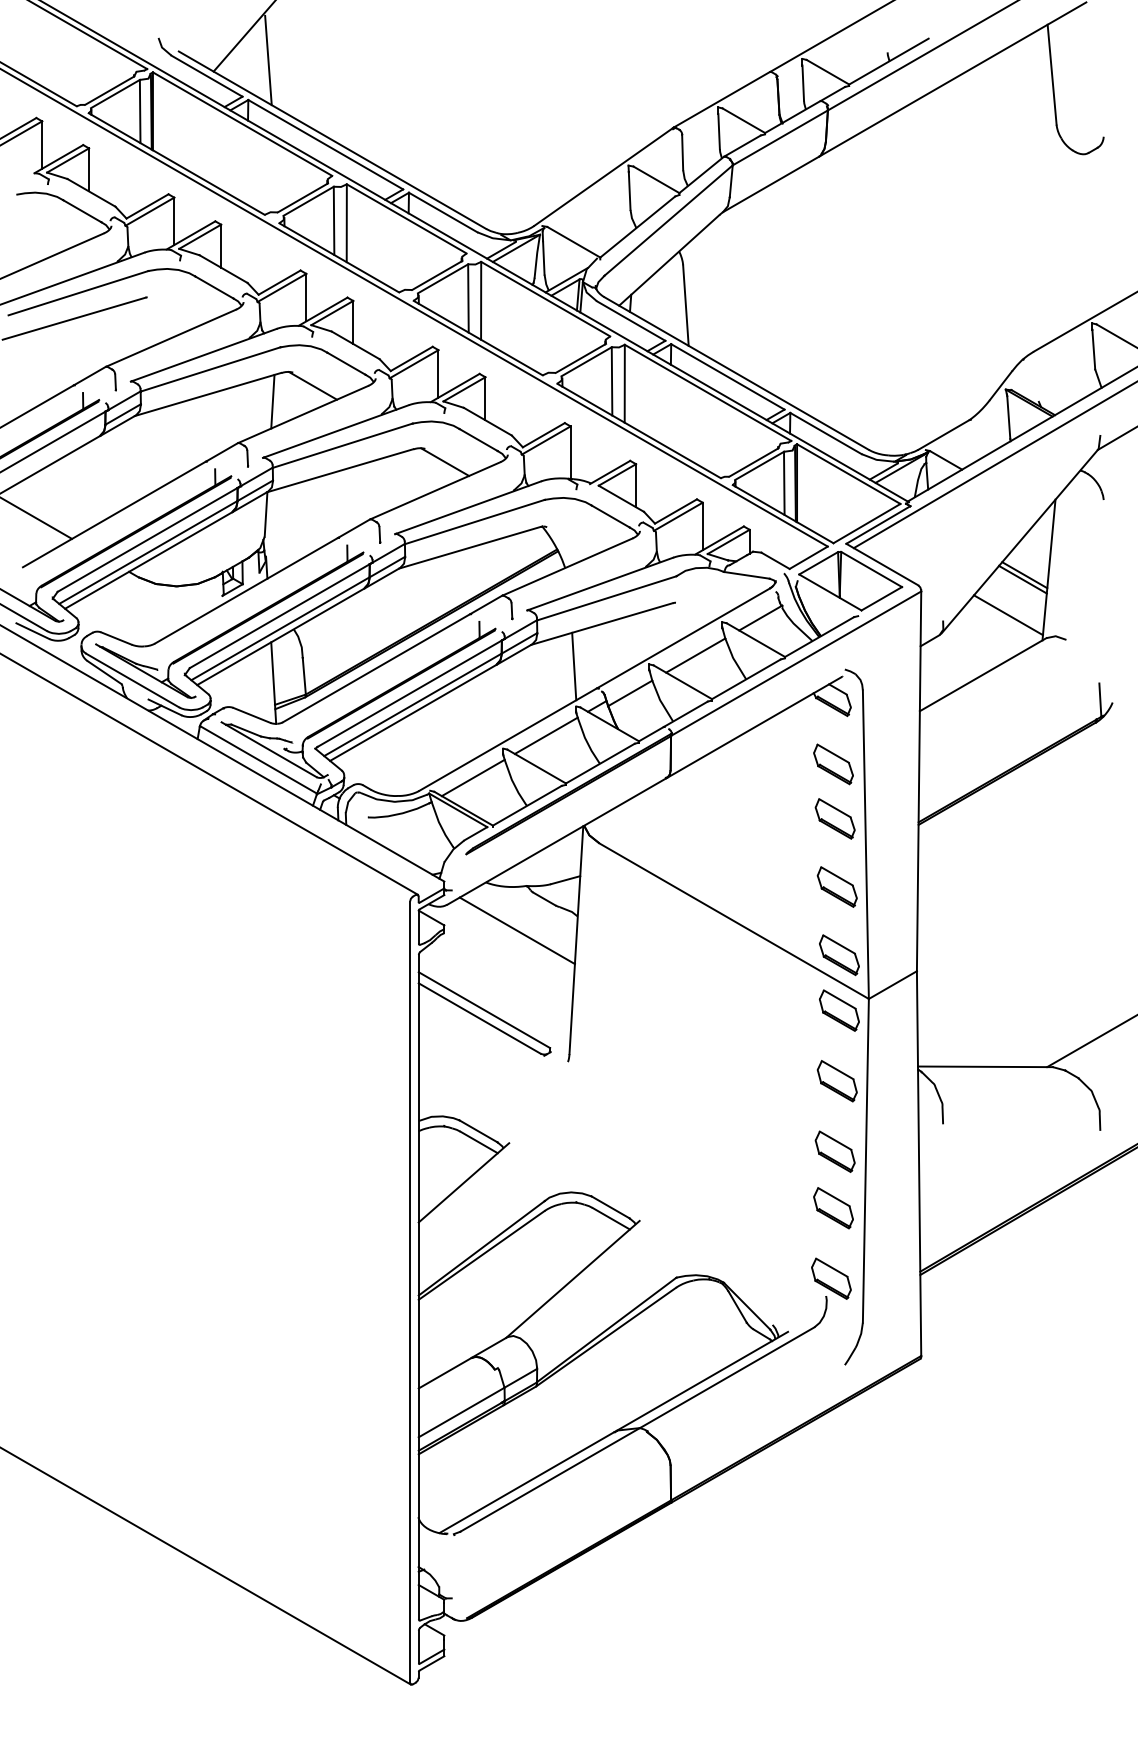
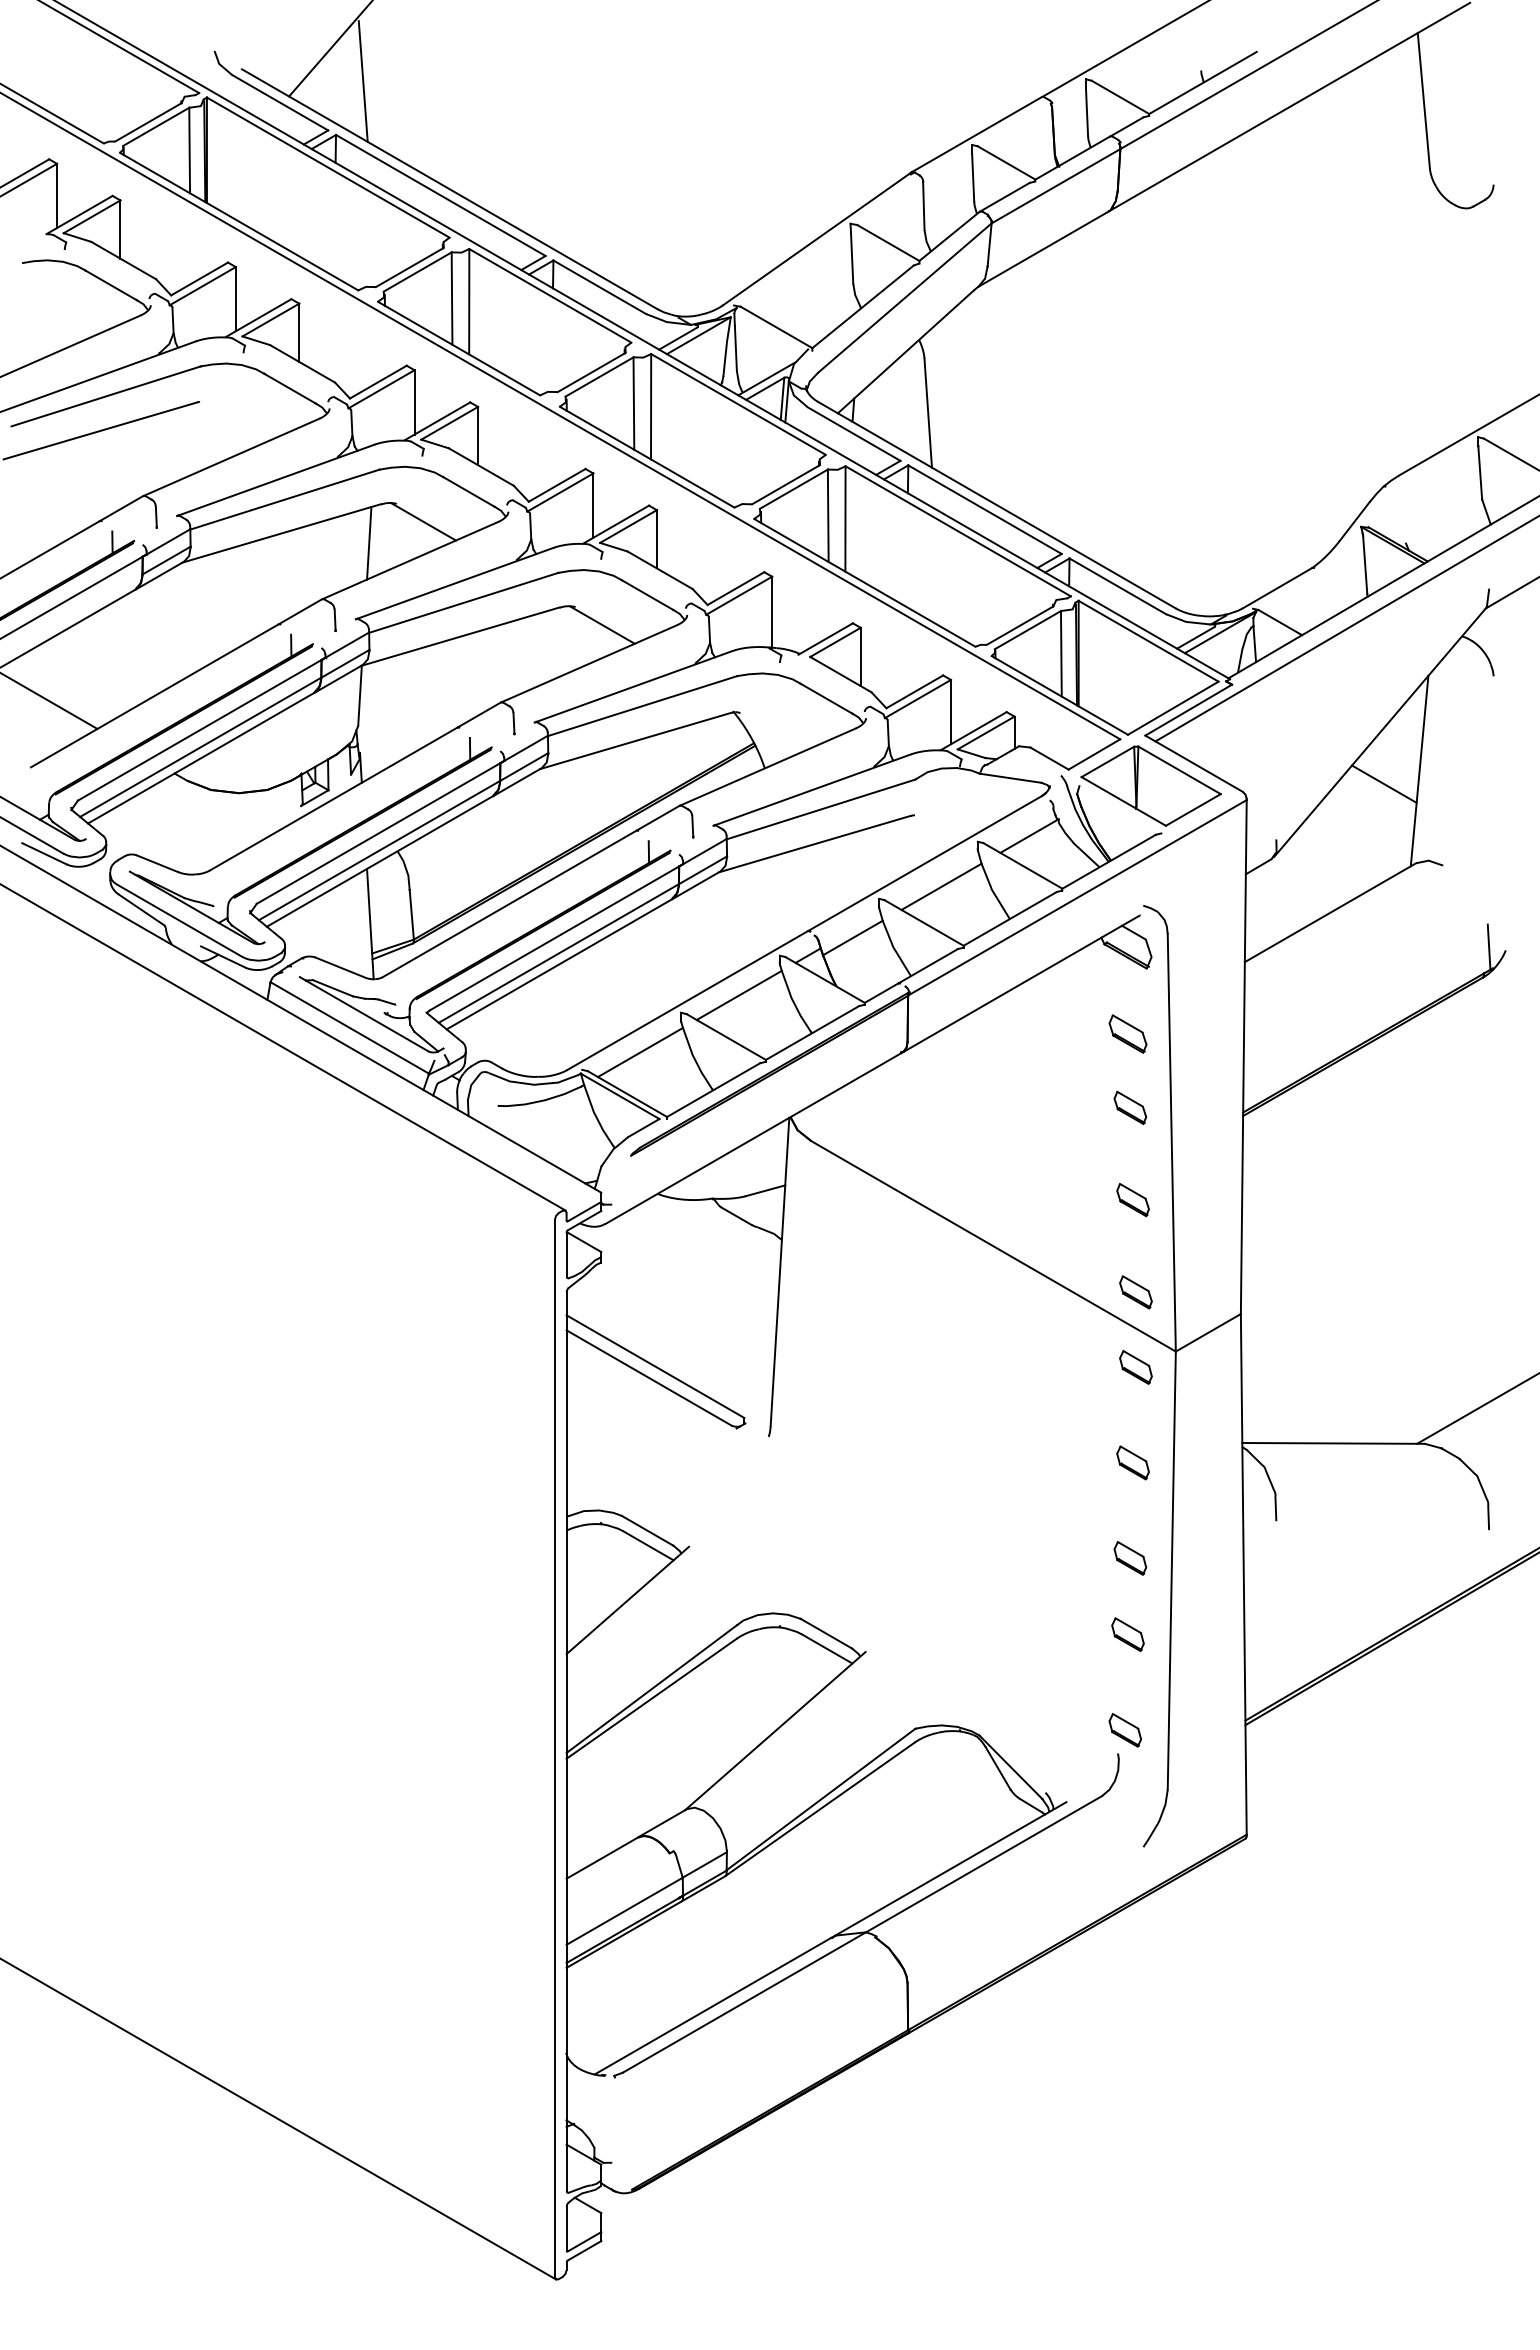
line: (1024, 574) -> (1386, 777), removed
line: (1008, 615) -> (1364, 832), removed
line: (573, 666) -> (776, 901), removed
part: (833, 763) -> (1127, 1033), size x0.7
part: (835, 818) -> (1130, 1107), size x0.6
part: (836, 886) -> (1132, 1199), size x0.6
line: (517, 930) -> (700, 1259), removed
part: (839, 955) -> (1135, 1292), size x0.6
part: (839, 1010) -> (1135, 1367), size x0.6
part: (836, 1080) -> (1132, 1462), size x0.6
part: (835, 1151) -> (1130, 1558), size x0.6
part: (833, 1208) -> (1127, 1634), size x0.6
part: (831, 1278) -> (1125, 1730), size x0.6

